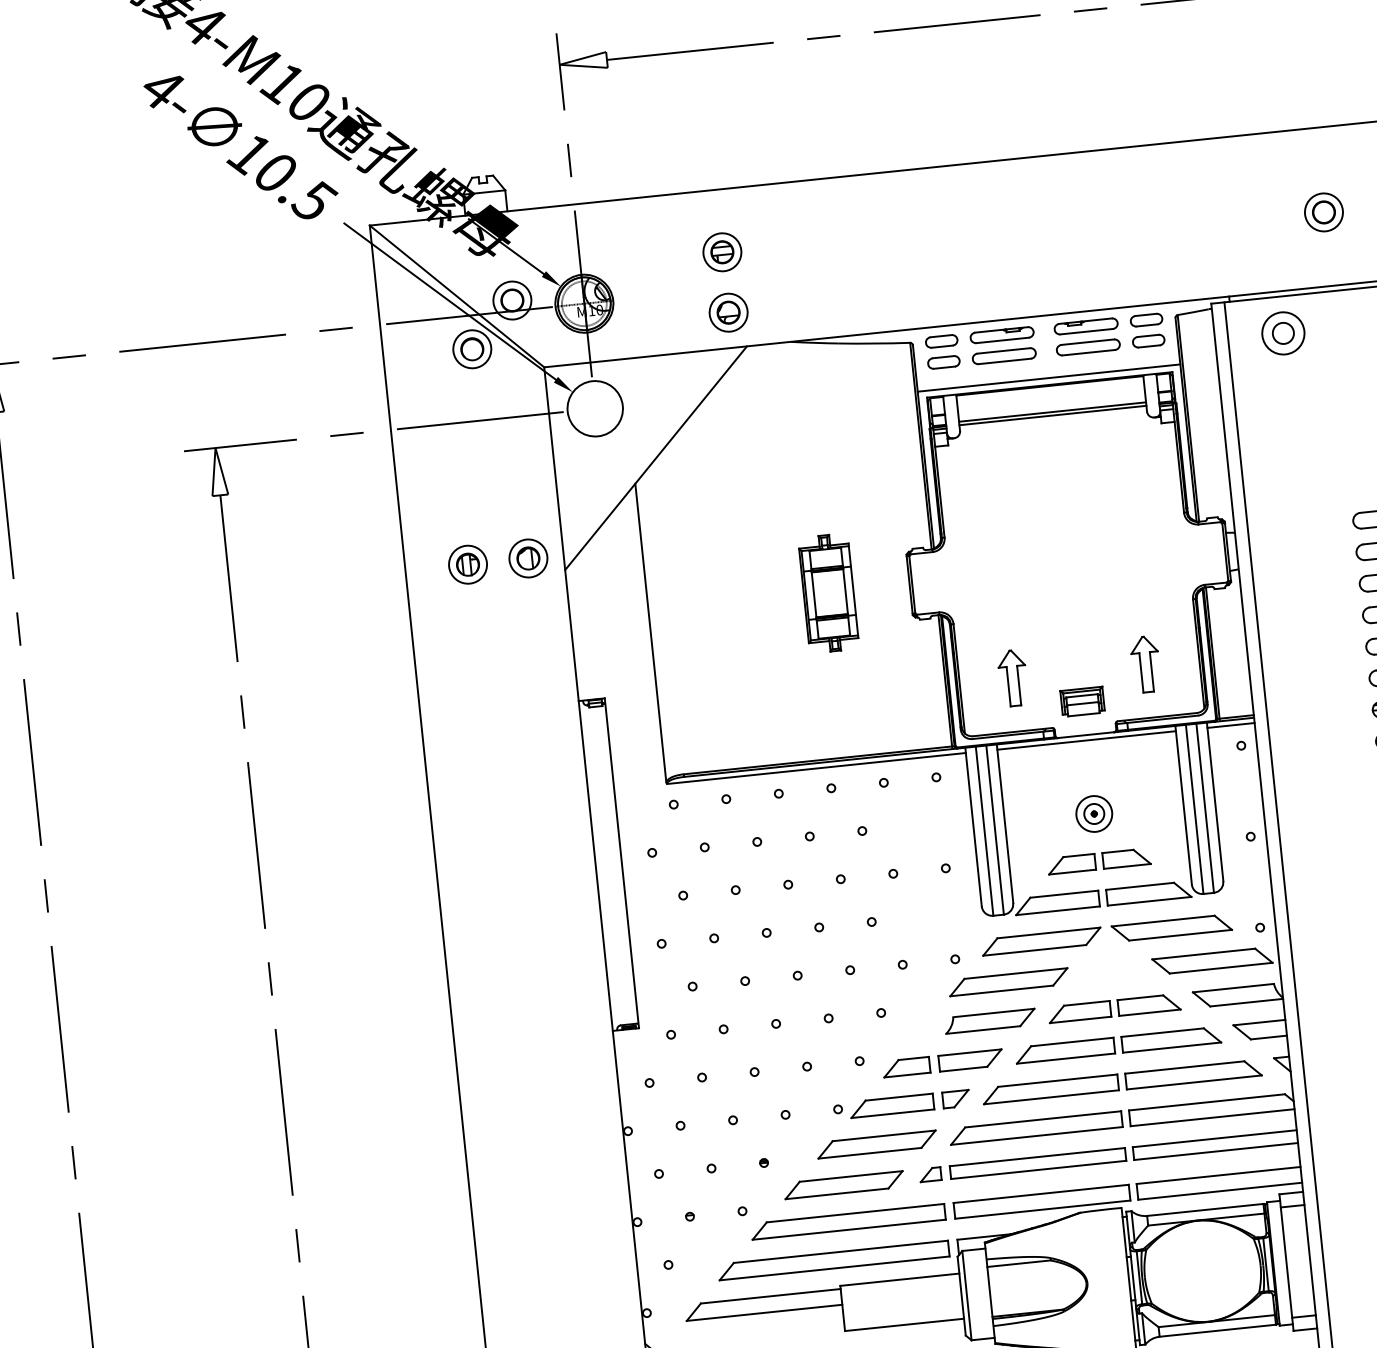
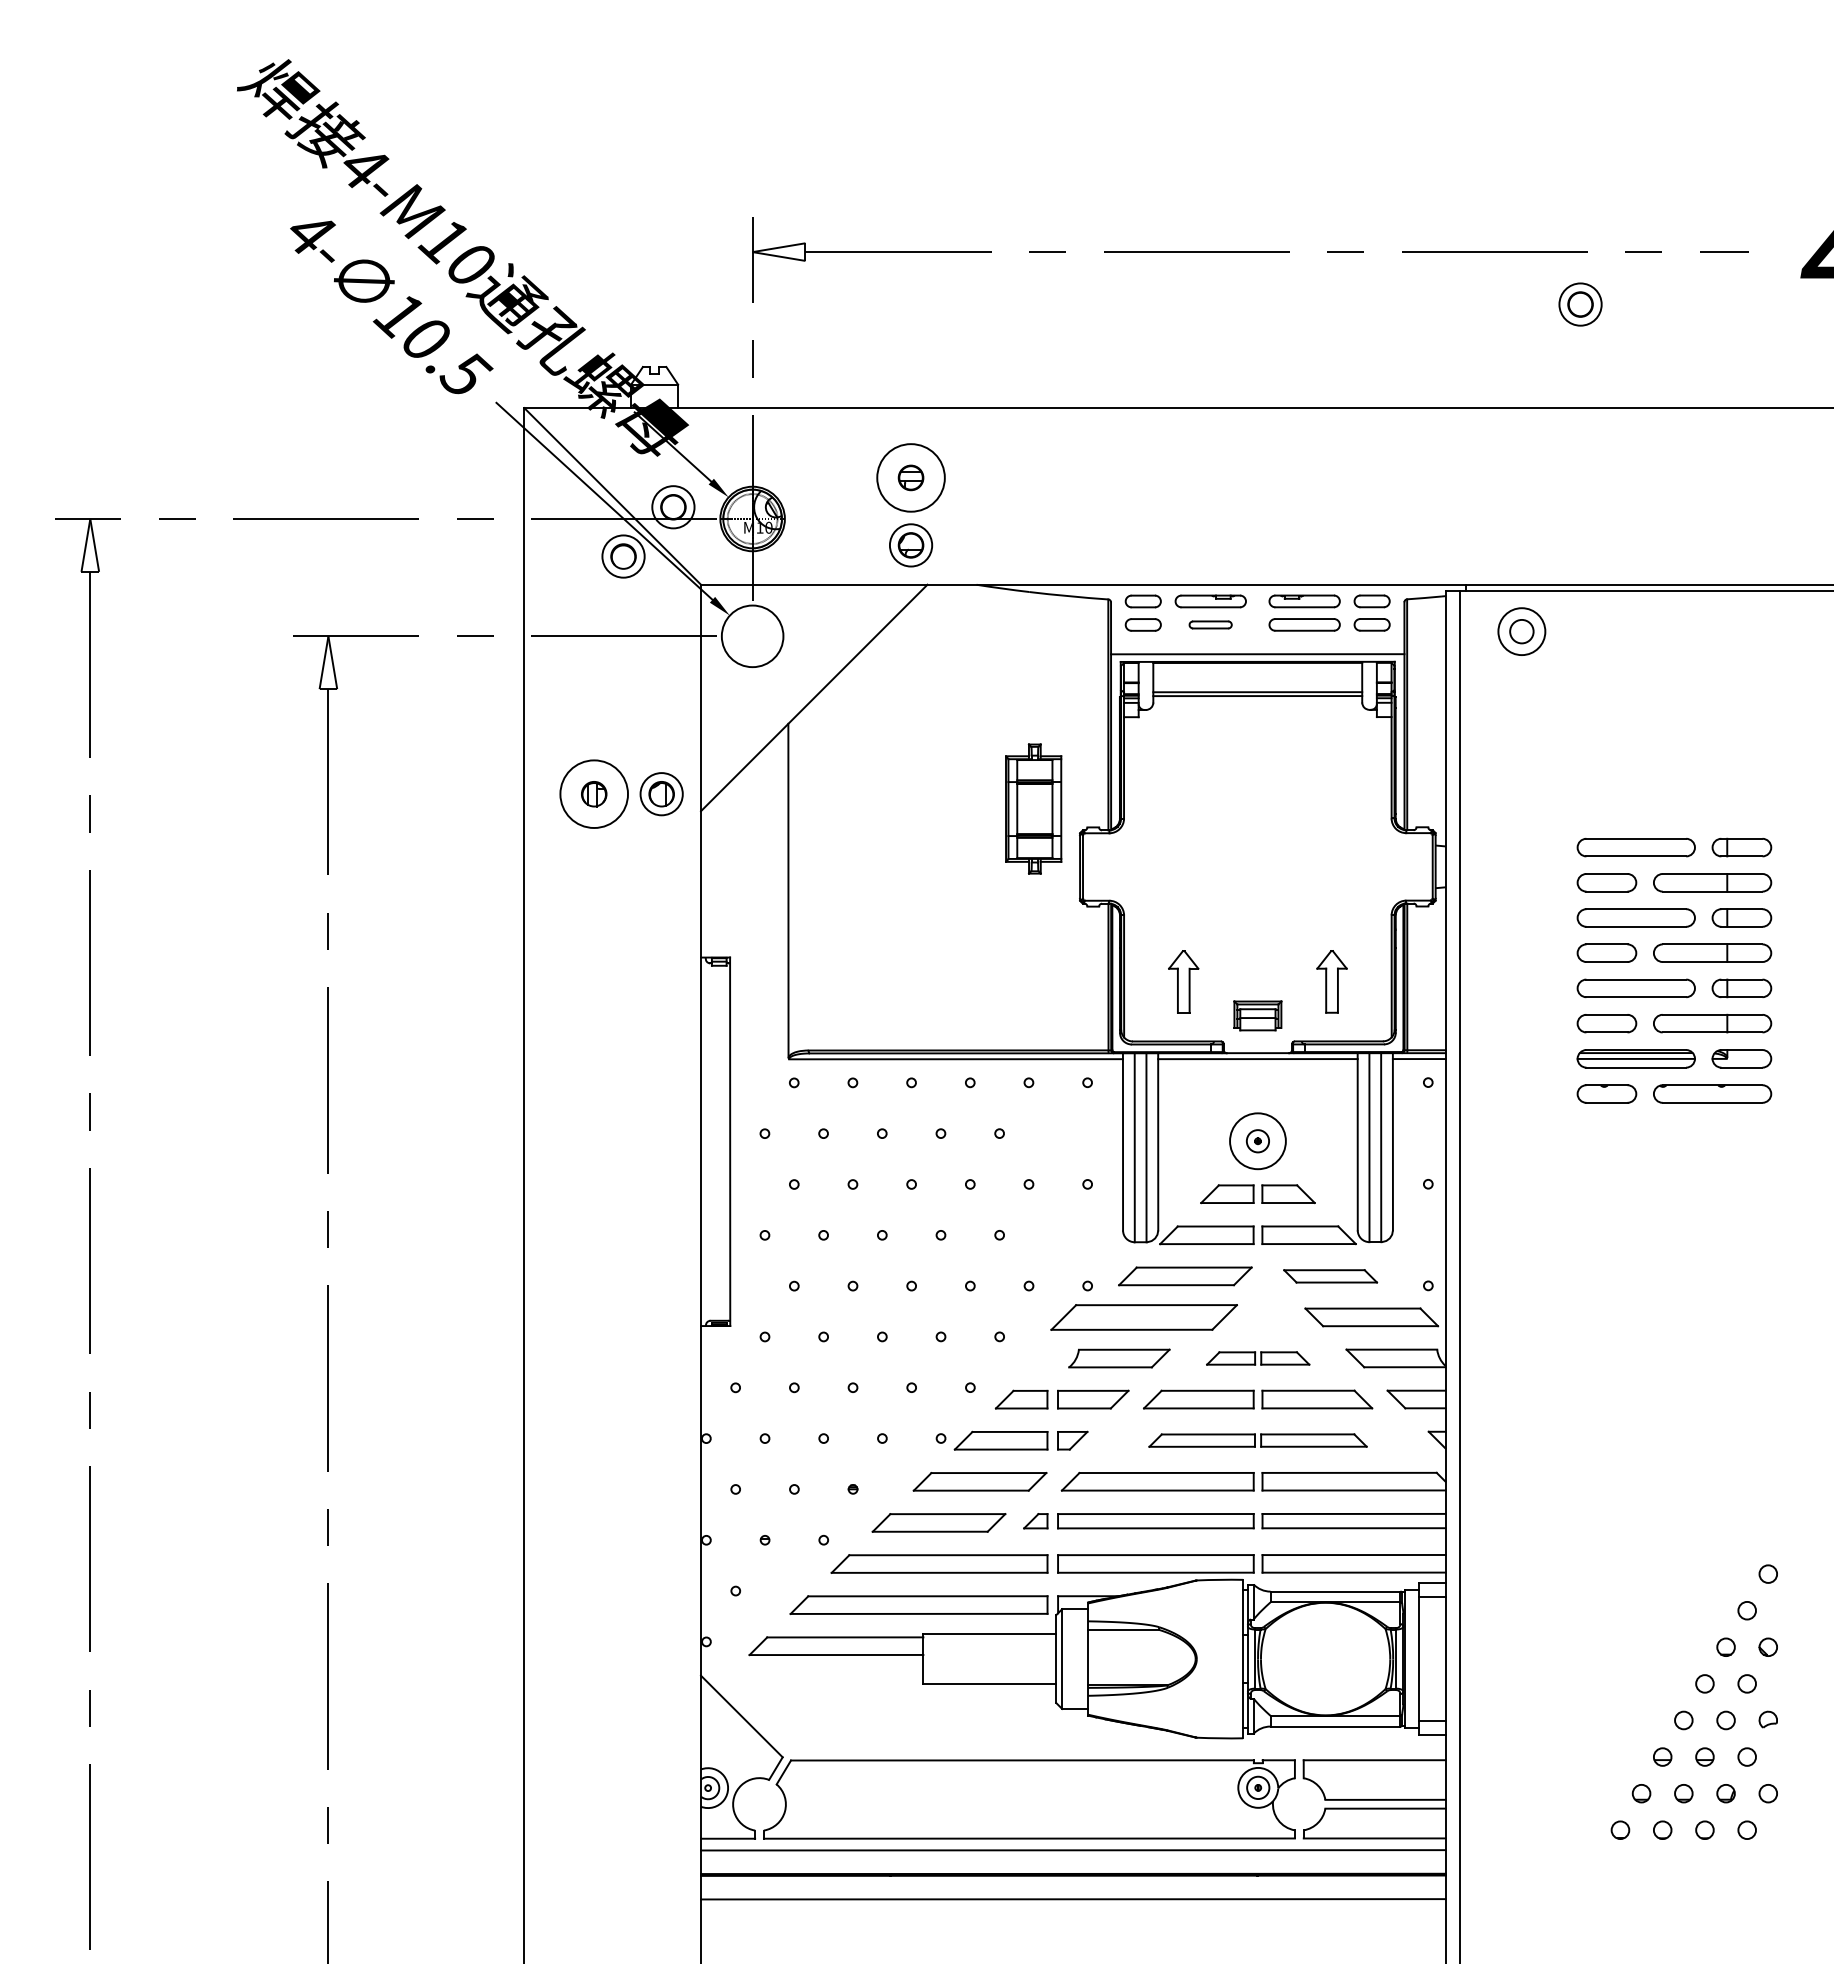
part: (1323, 212) -> (1580, 304), moved
circle: (721, 251) -> (910, 477), size x1.6
part: (1003, 355) -> (1210, 624), size x0.6
circle: (468, 564) -> (594, 794), size x1.6
part: (828, 592) -> (1033, 808), moved
circle: (1093, 814) -> (1257, 1141), size x1.4
part: (1171, 928) -> (1330, 1276), size x0.7
part: (1009, 982) -> (1144, 1317), size x1.4
part: (1114, 1008) -> (1258, 1358), size x0.7
part: (1121, 1081) -> (1257, 1440), size x0.7

